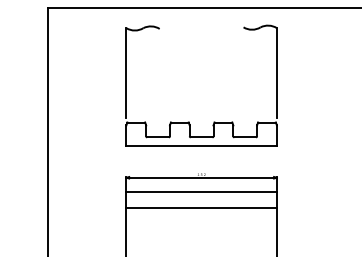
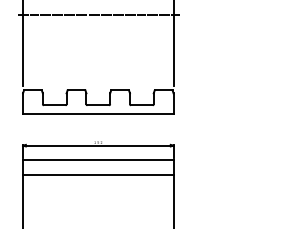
line: (202, 46) -> (99, 14), added

